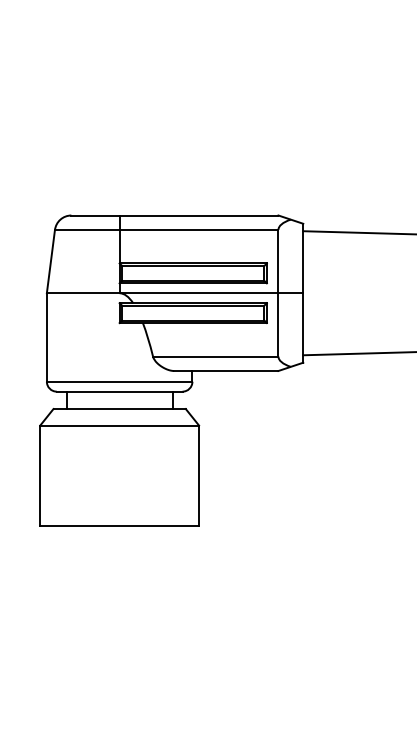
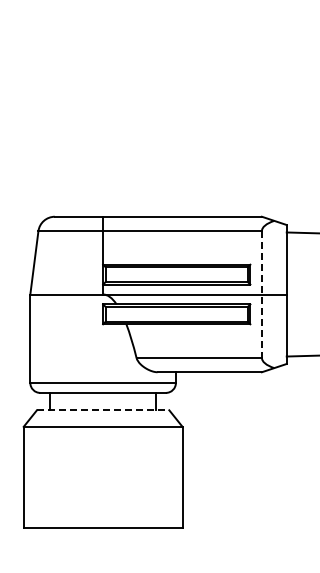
line: (278, 293) -> (261, 294), solid -> dashed
line: (120, 409) -> (103, 410), solid -> dashed

